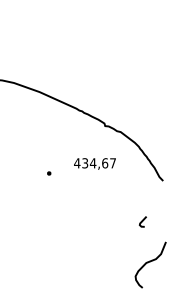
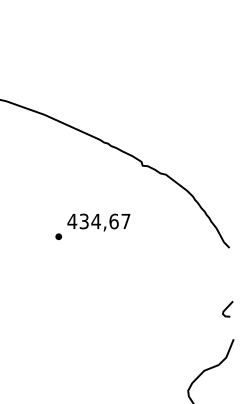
text: (94, 163) -> (98, 221), moved
line: (142, 221) -> (226, 308), moved

